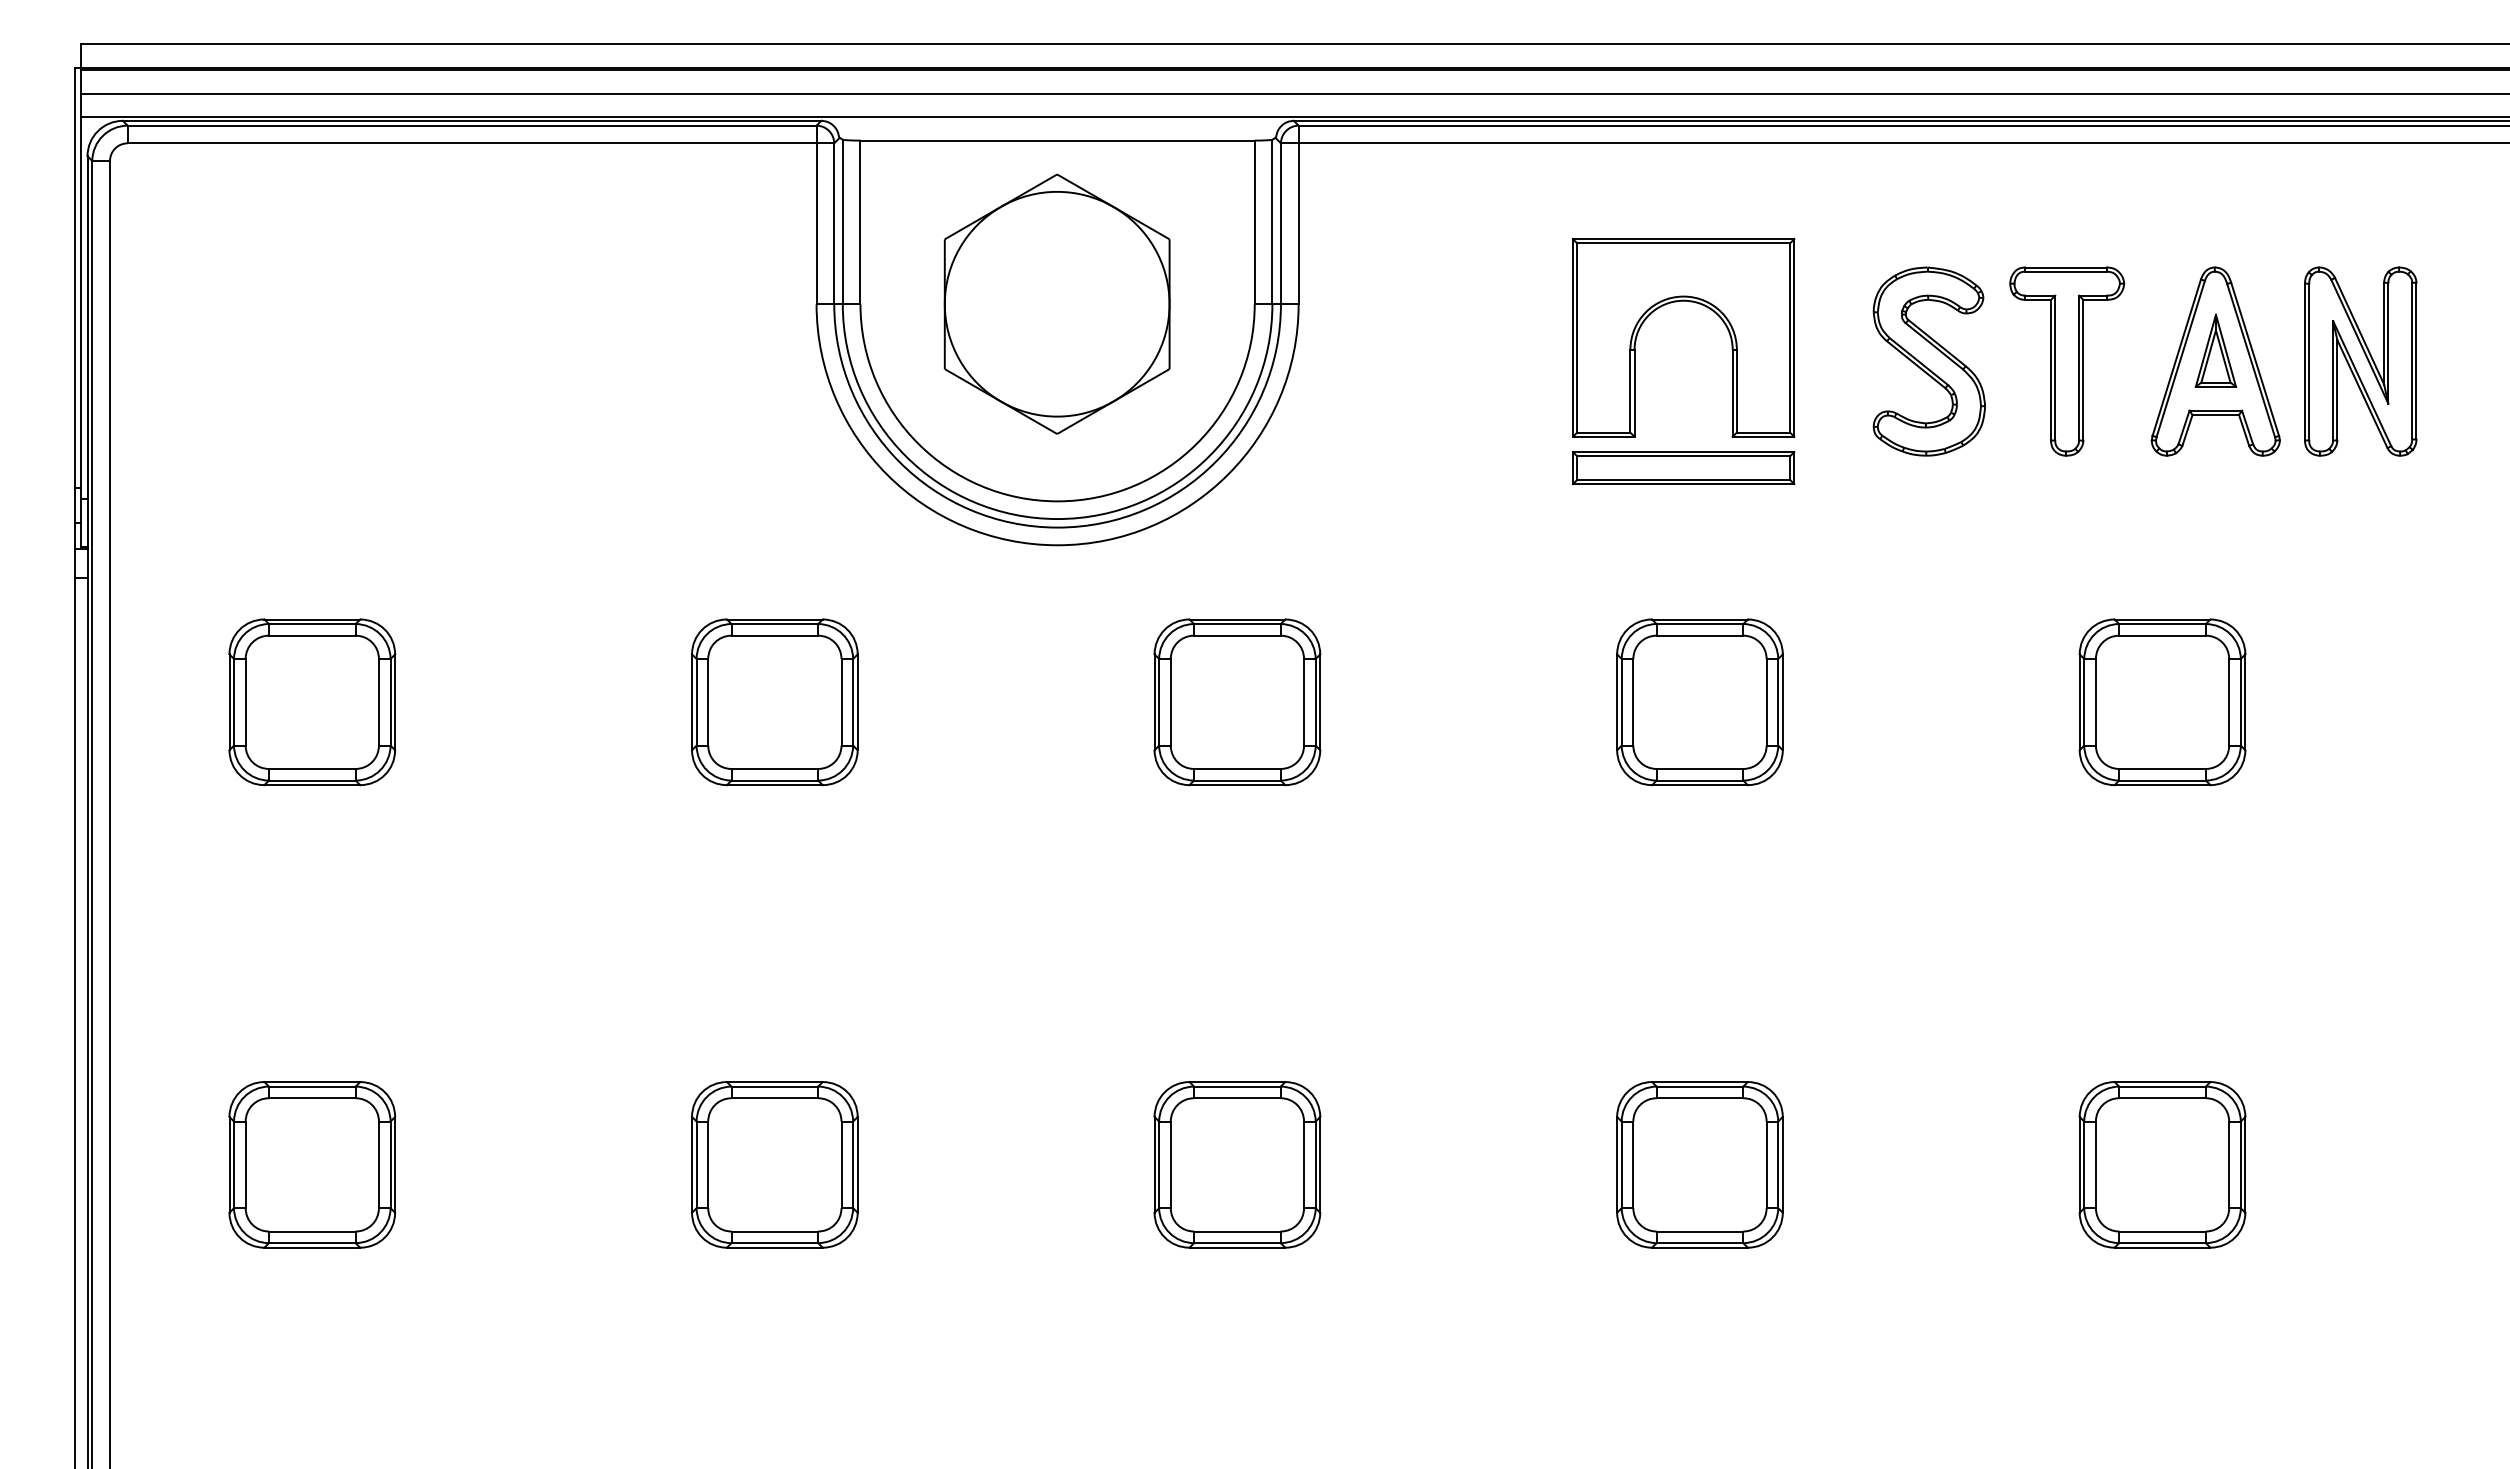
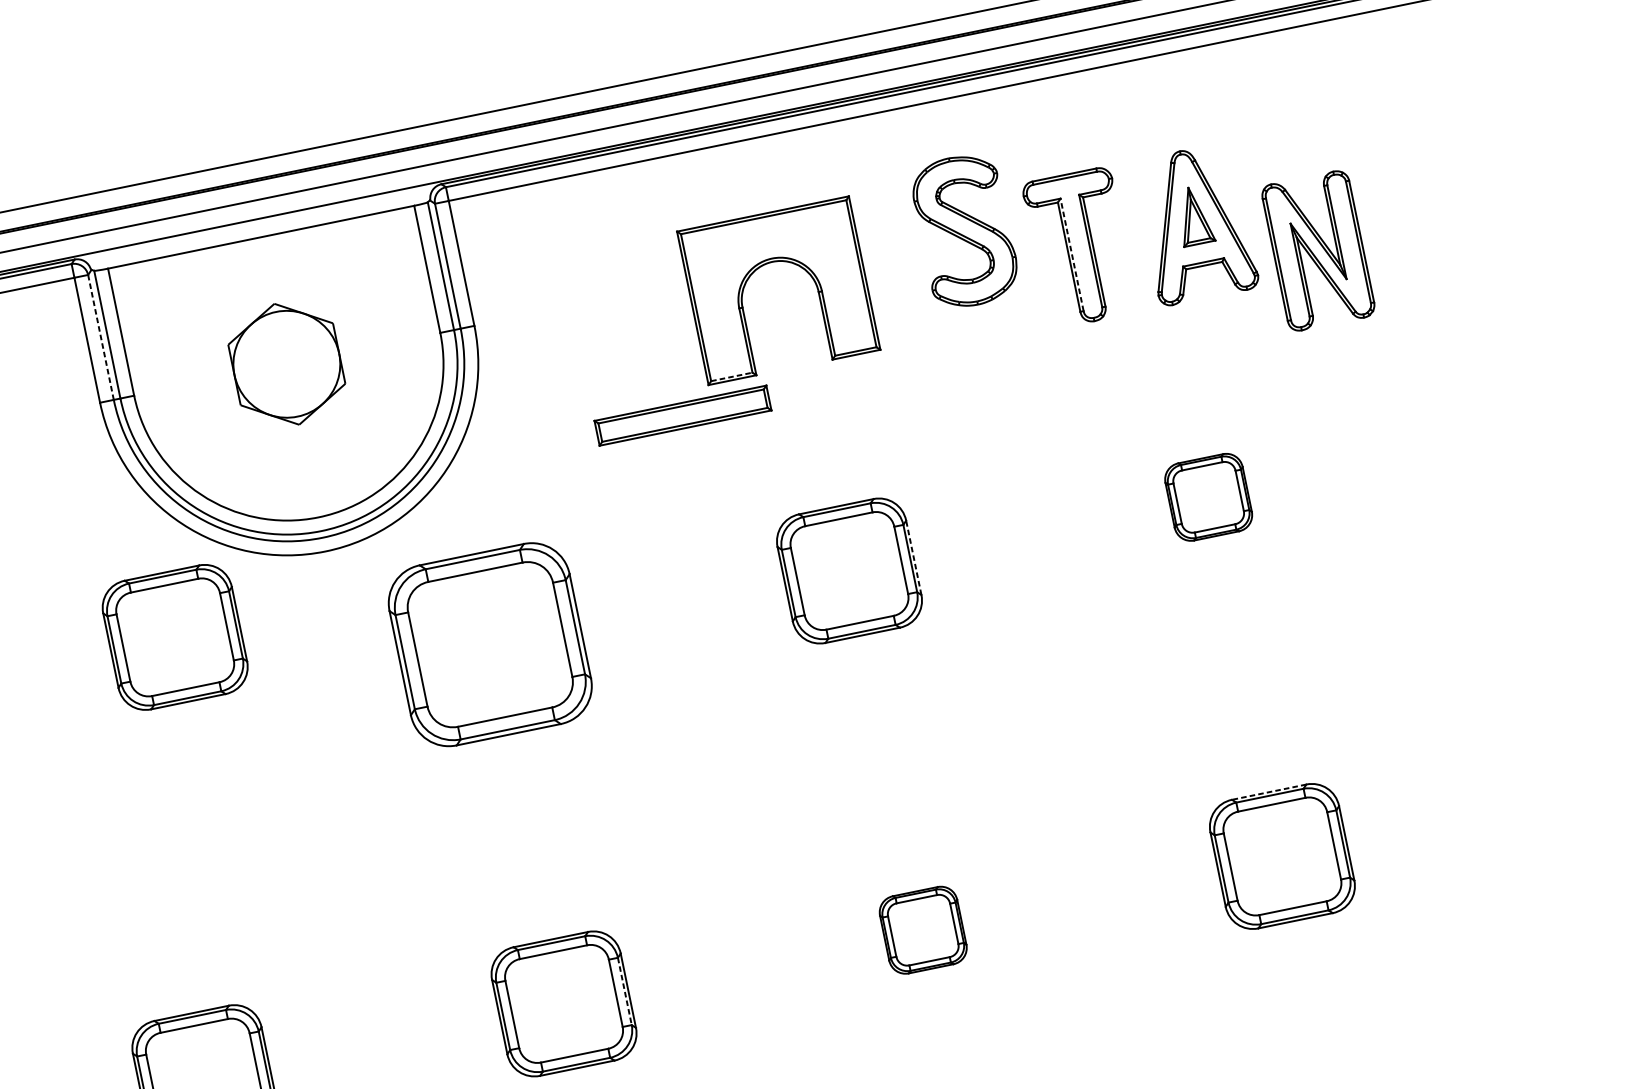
line: (834, 224) -> (101, 337), solid -> dashed
part: (1056, 303) -> (286, 363), size x0.6
part: (1928, 361) -> (964, 231), moved
part: (2360, 361) -> (1318, 250), moved
line: (2055, 367) -> (1072, 254), solid -> dashed
line: (1603, 432) -> (731, 376), solid -> dashed
part: (1683, 468) -> (682, 415), moved
part: (774, 702) -> (174, 637), moved
part: (1237, 702) -> (490, 644), size x1.4
line: (1782, 702) -> (913, 558), solid -> dashed
part: (2162, 702) -> (1208, 497), size x0.6
line: (2162, 1082) -> (1269, 792), solid -> dashed
part: (1699, 1164) -> (922, 929), size x0.6
line: (1315, 1165) -> (624, 991), solid -> dashed

